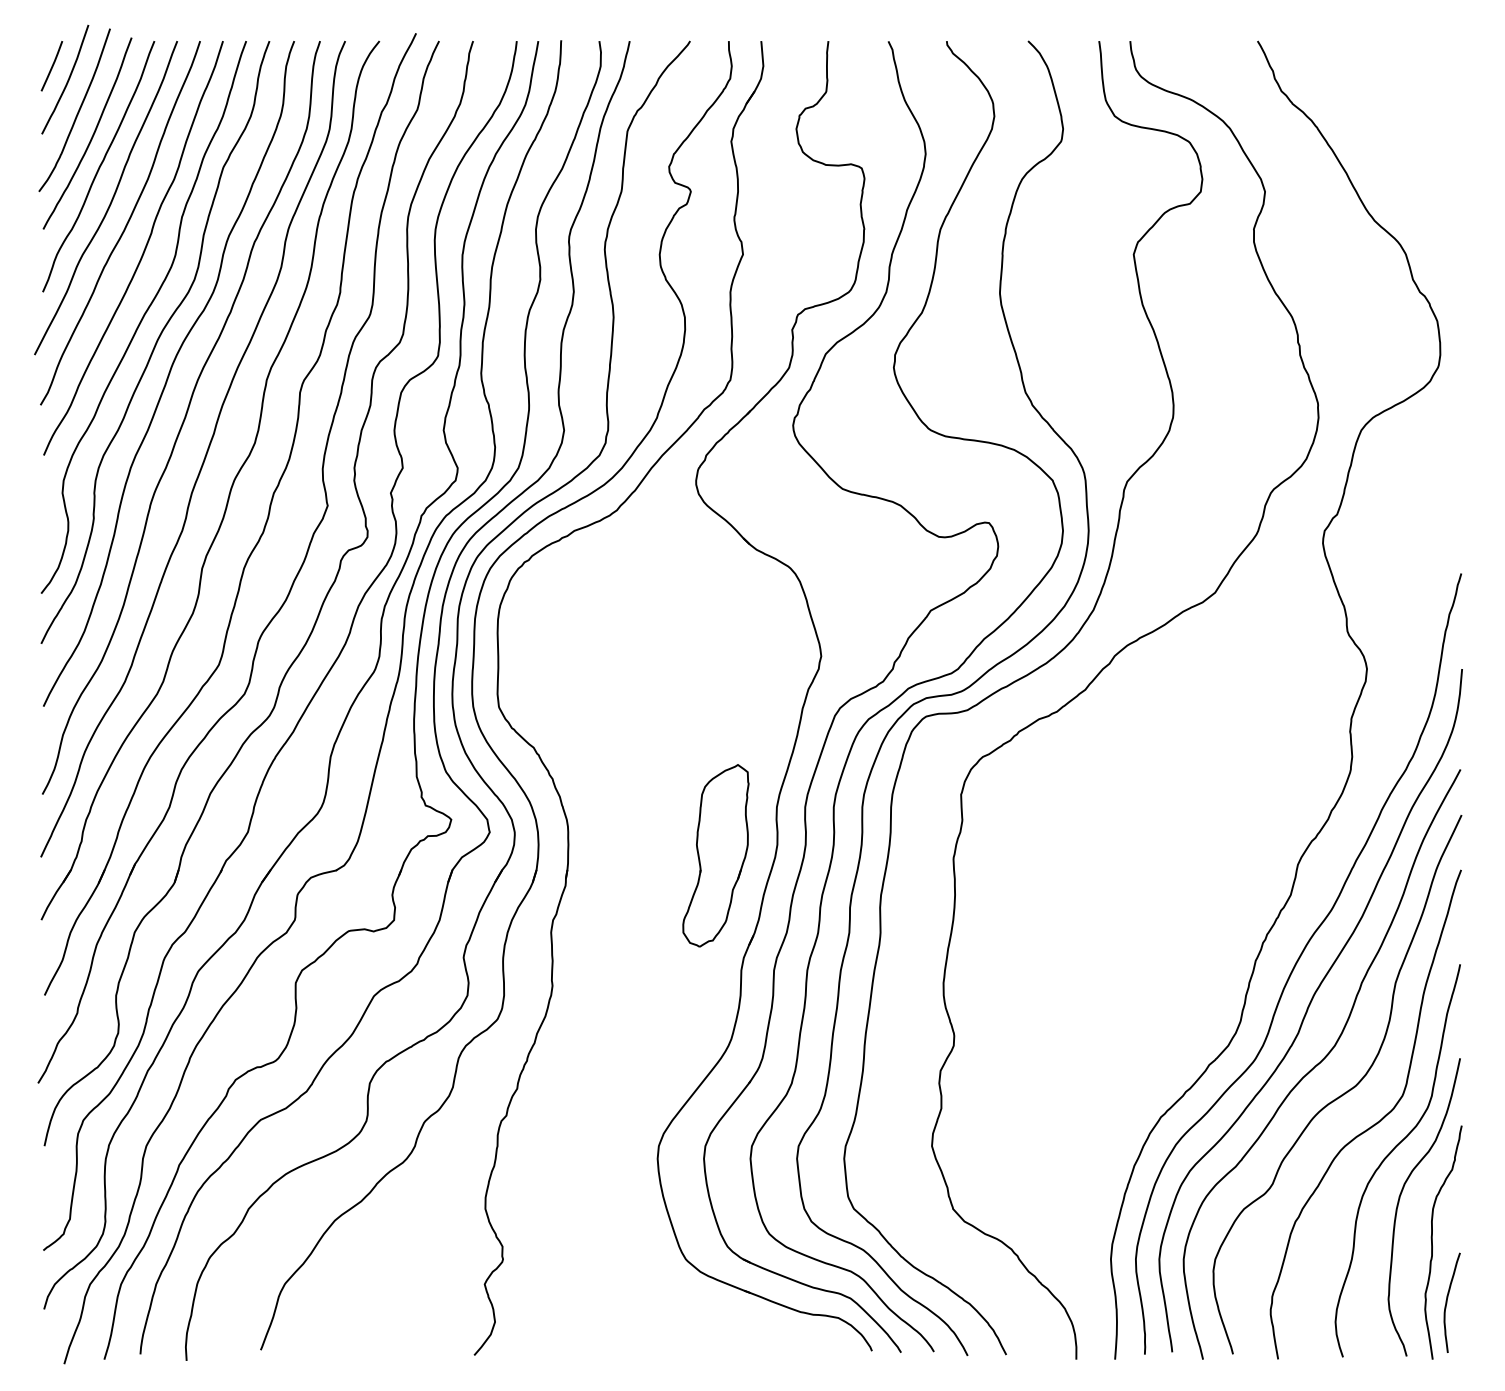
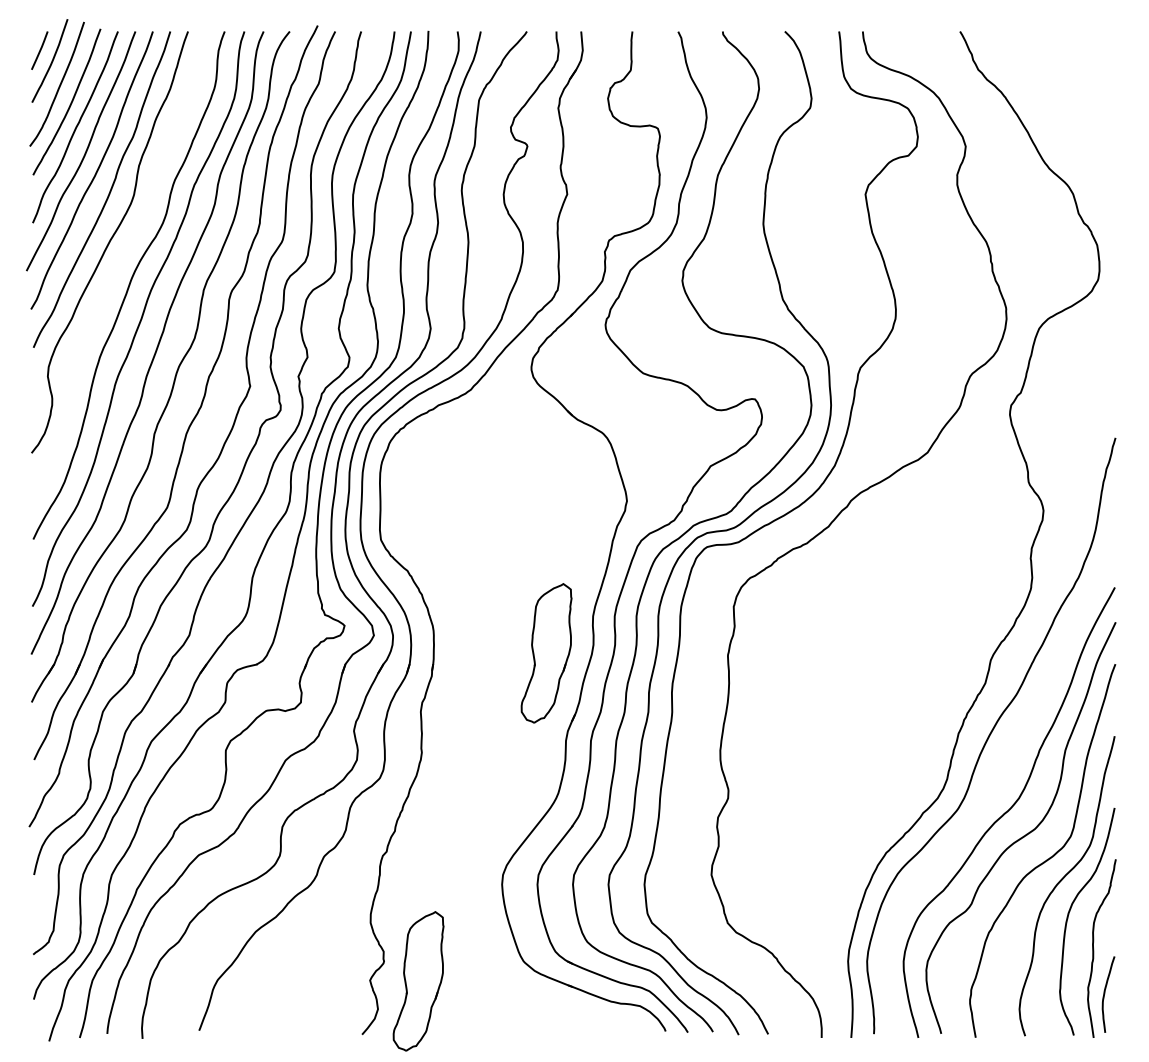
curve: (155, 342) -> (118, 261), removed
curve: (1309, 1009) -> (999, 770), removed
part: (548, 1285) -> (418, 981), added

